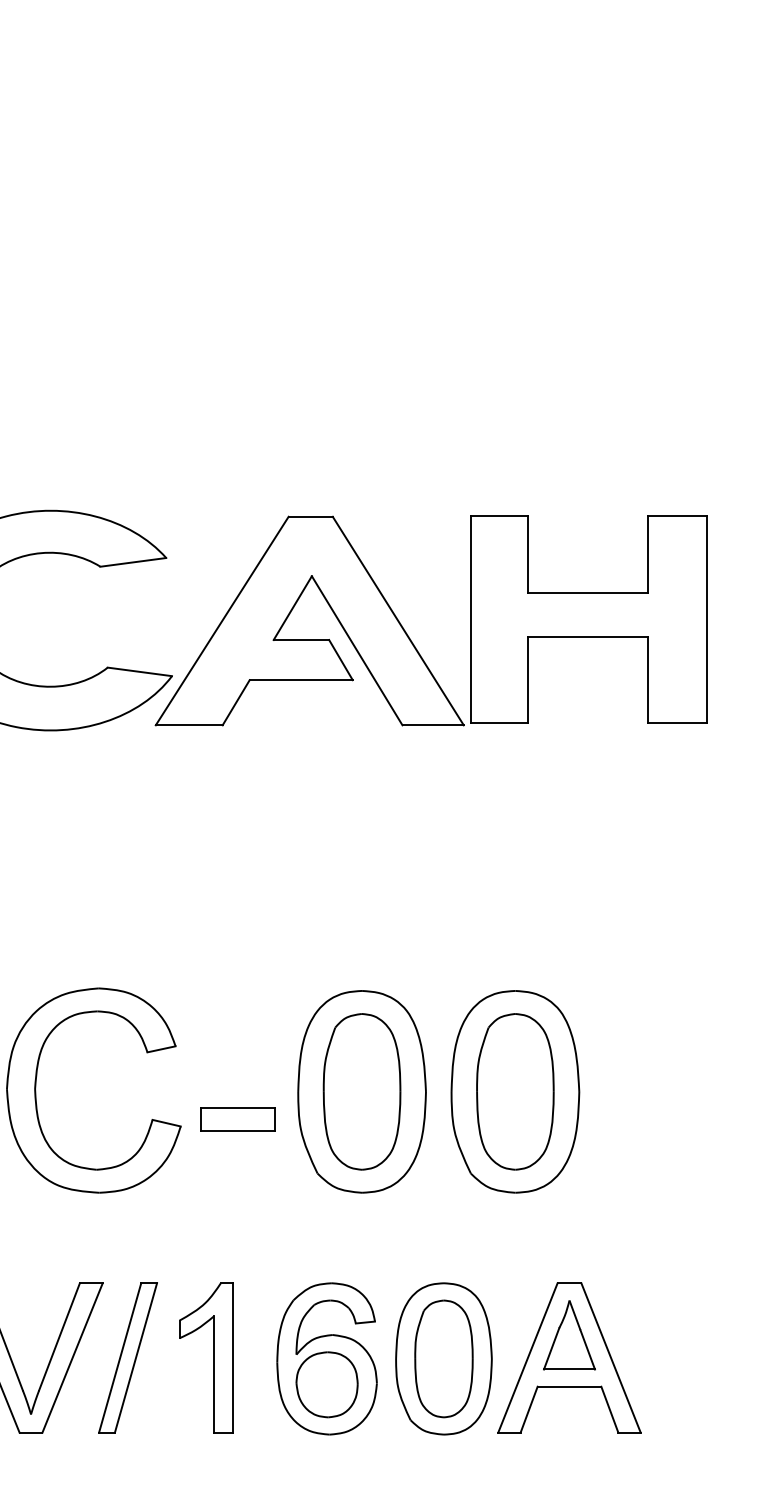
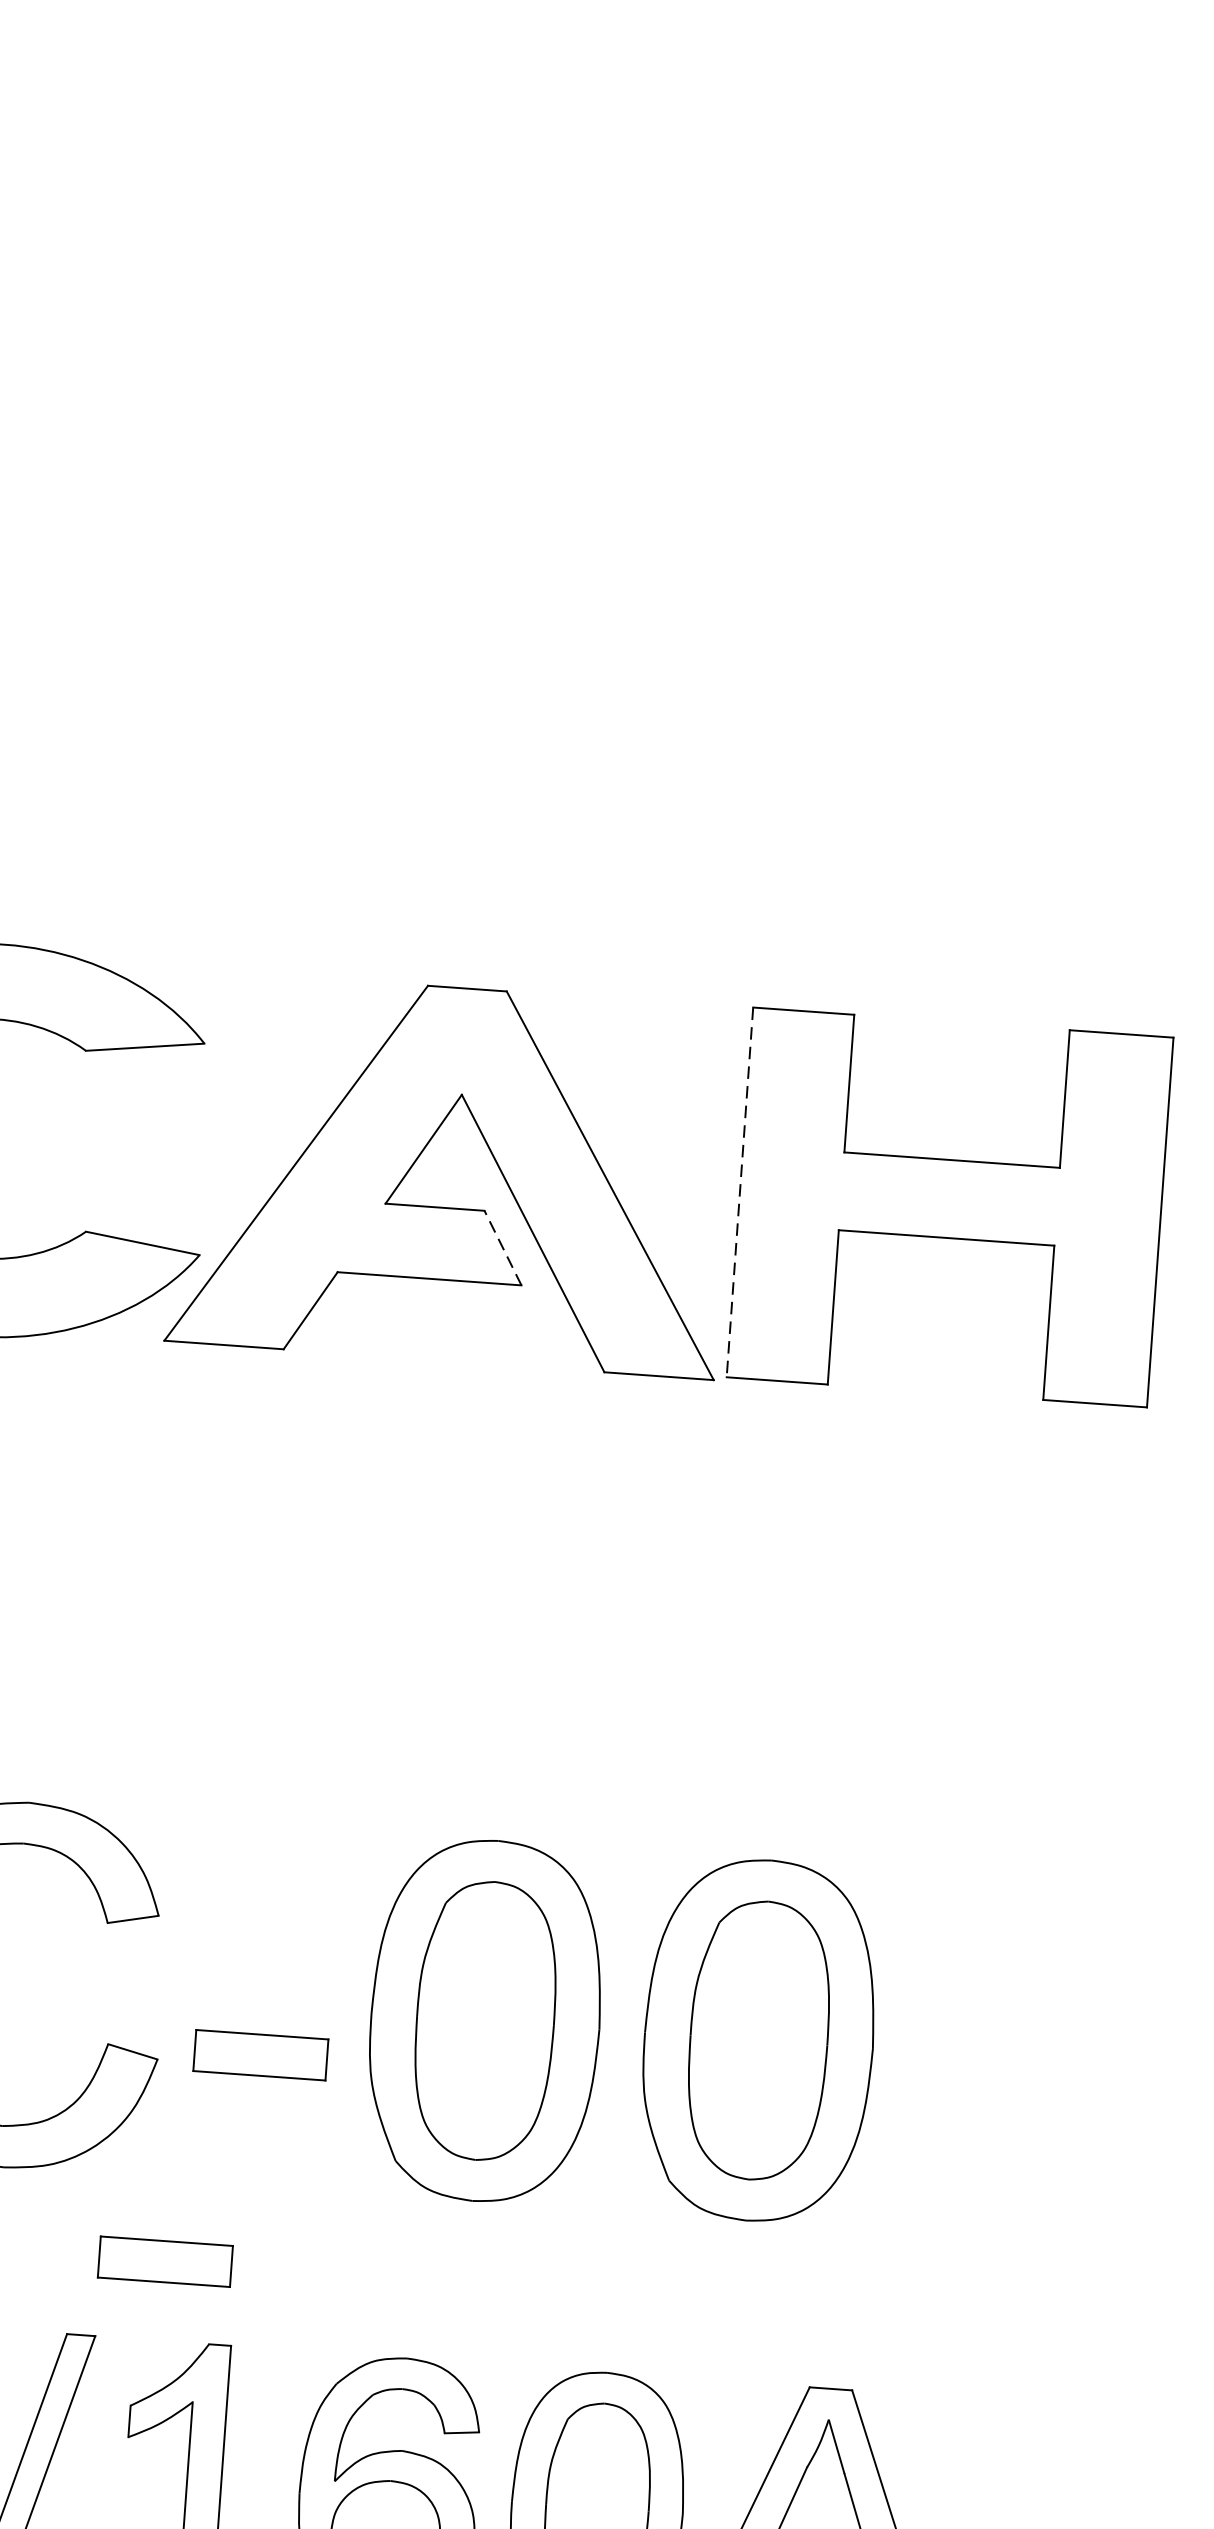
line: (470, 619) -> (739, 1192), solid -> dashed
line: (340, 659) -> (502, 1246), solid -> dashed
part: (192, 1238) -> (164, 2260), added

